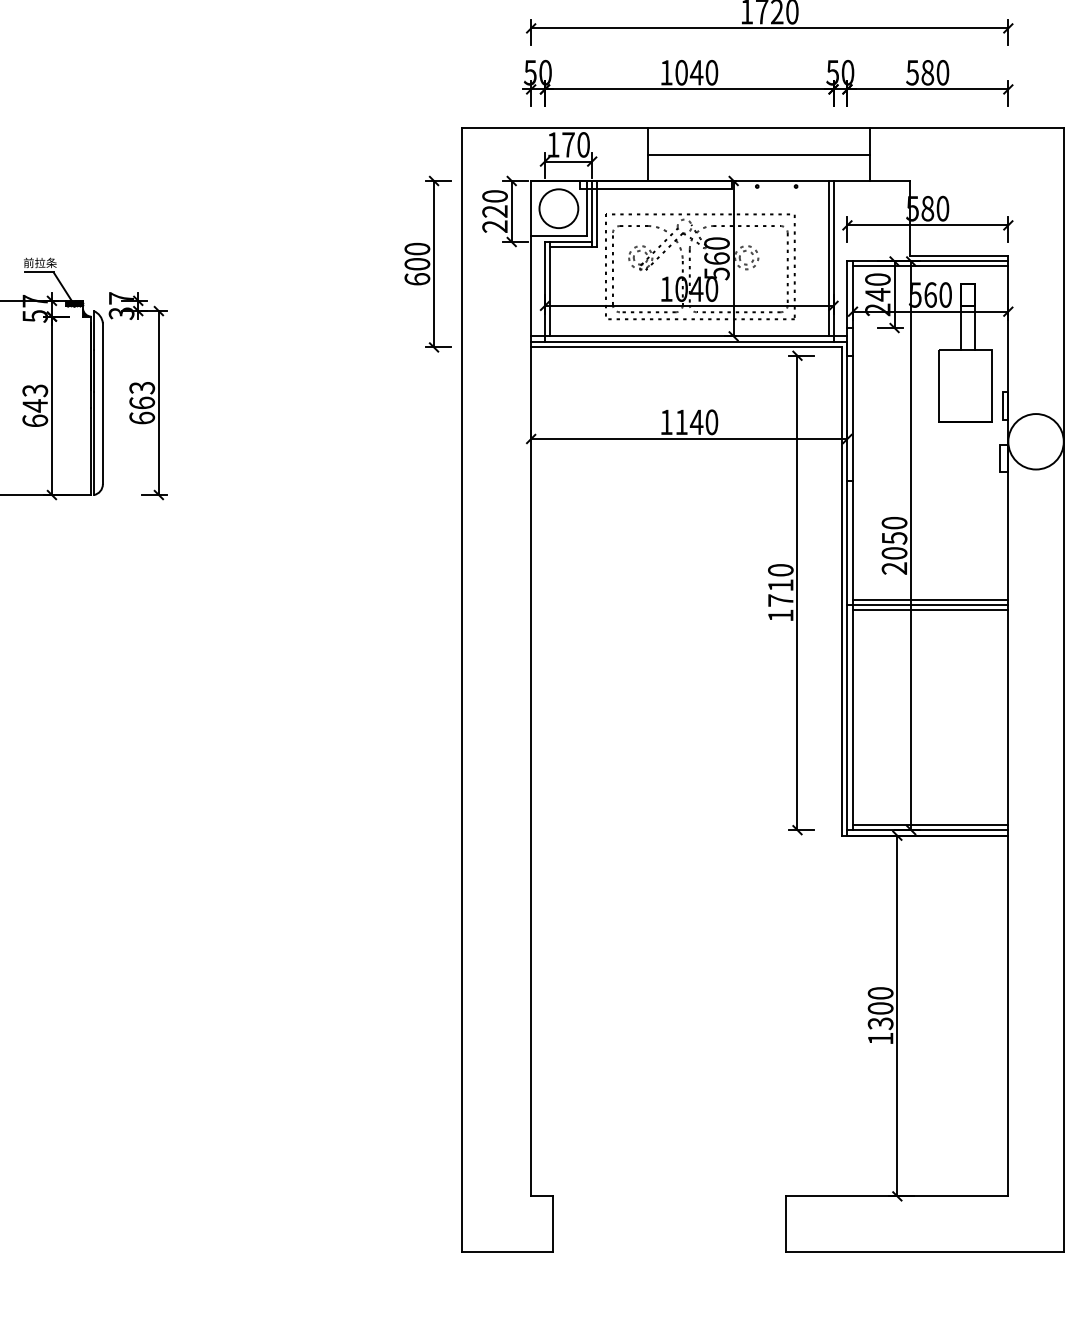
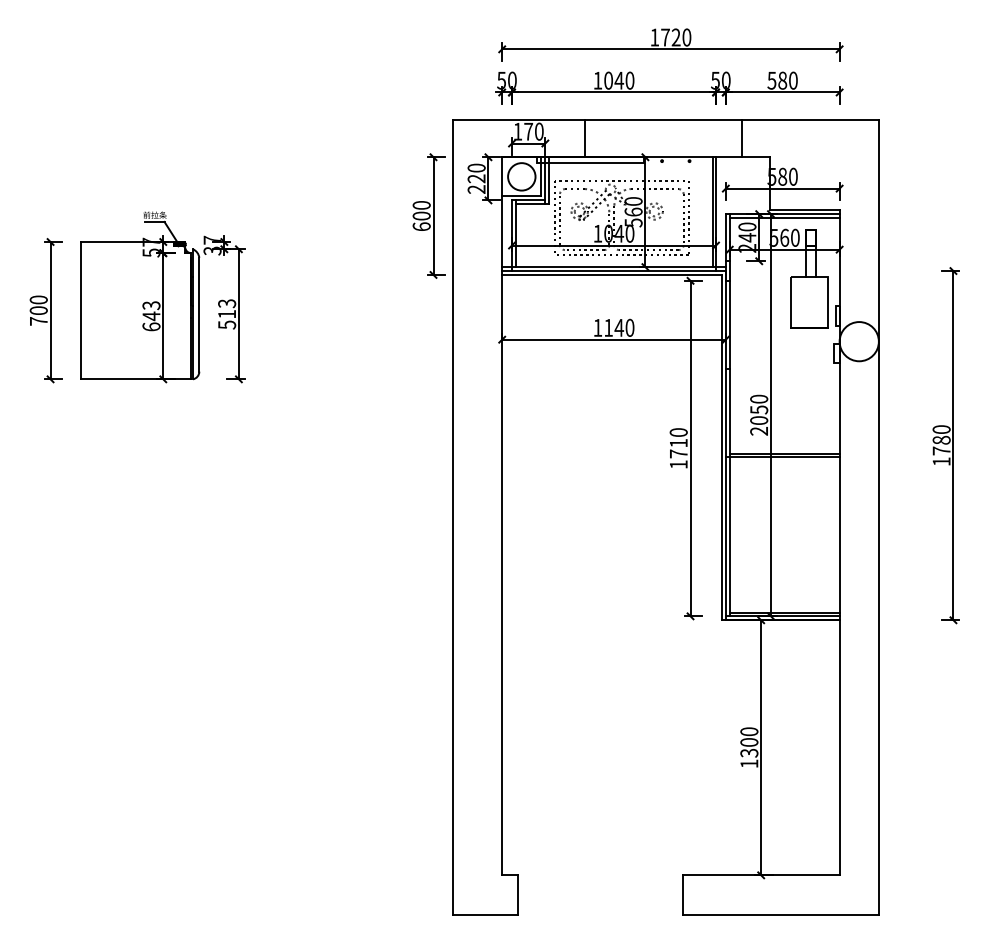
line: (757, 154) -> (662, 138), removed
text: (142, 410) -> (227, 319), 663 -> 513
line: (930, 609) -> (784, 460), removed

